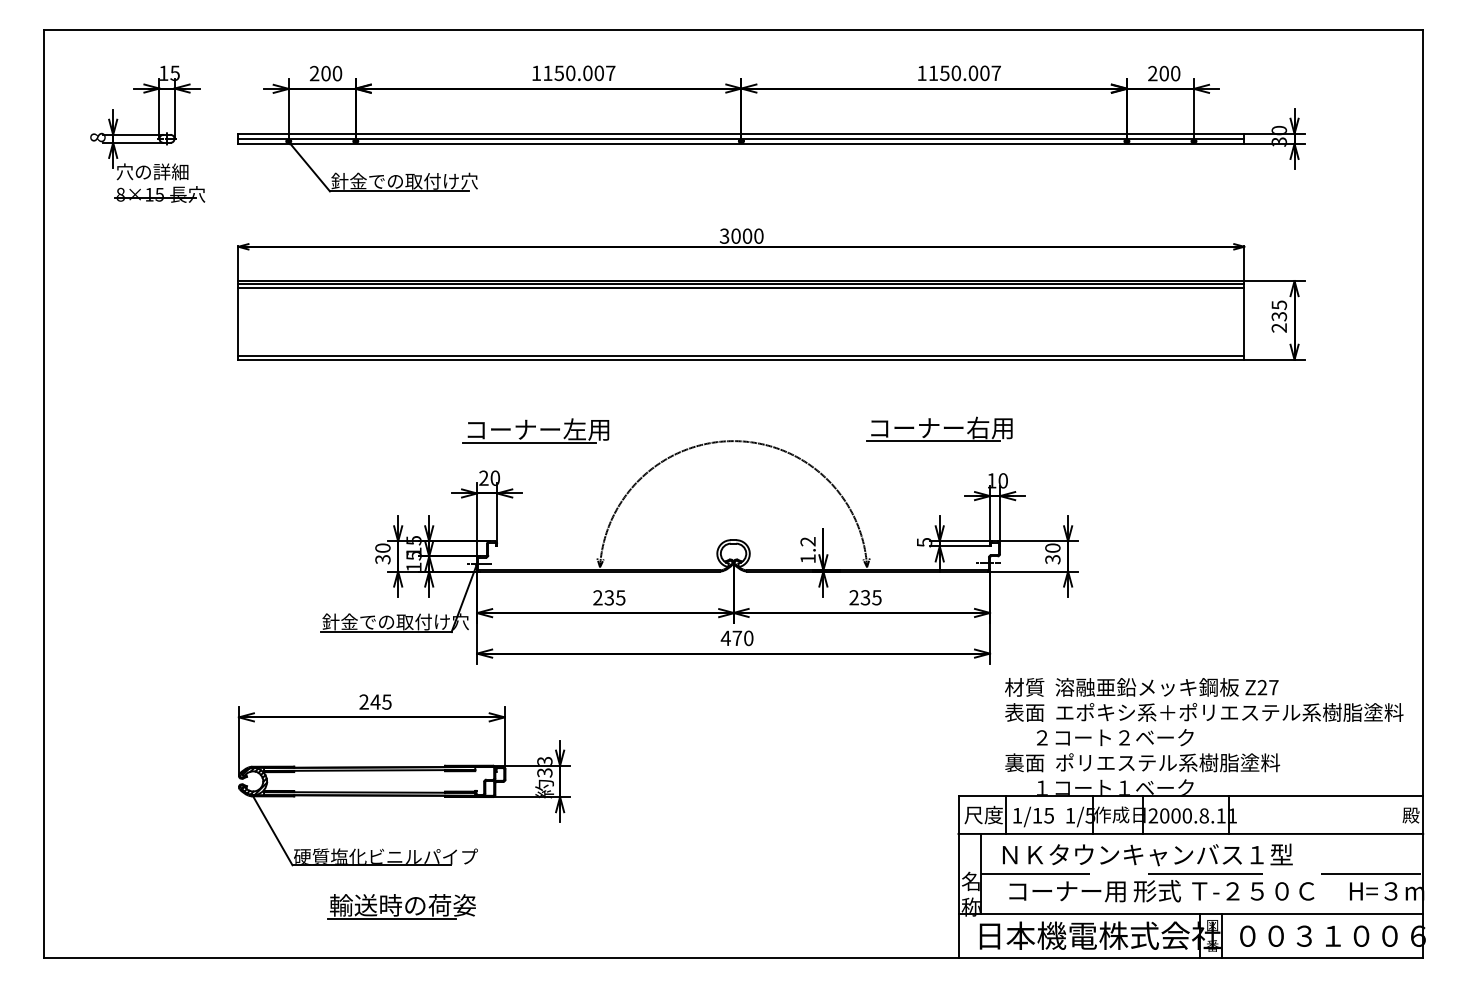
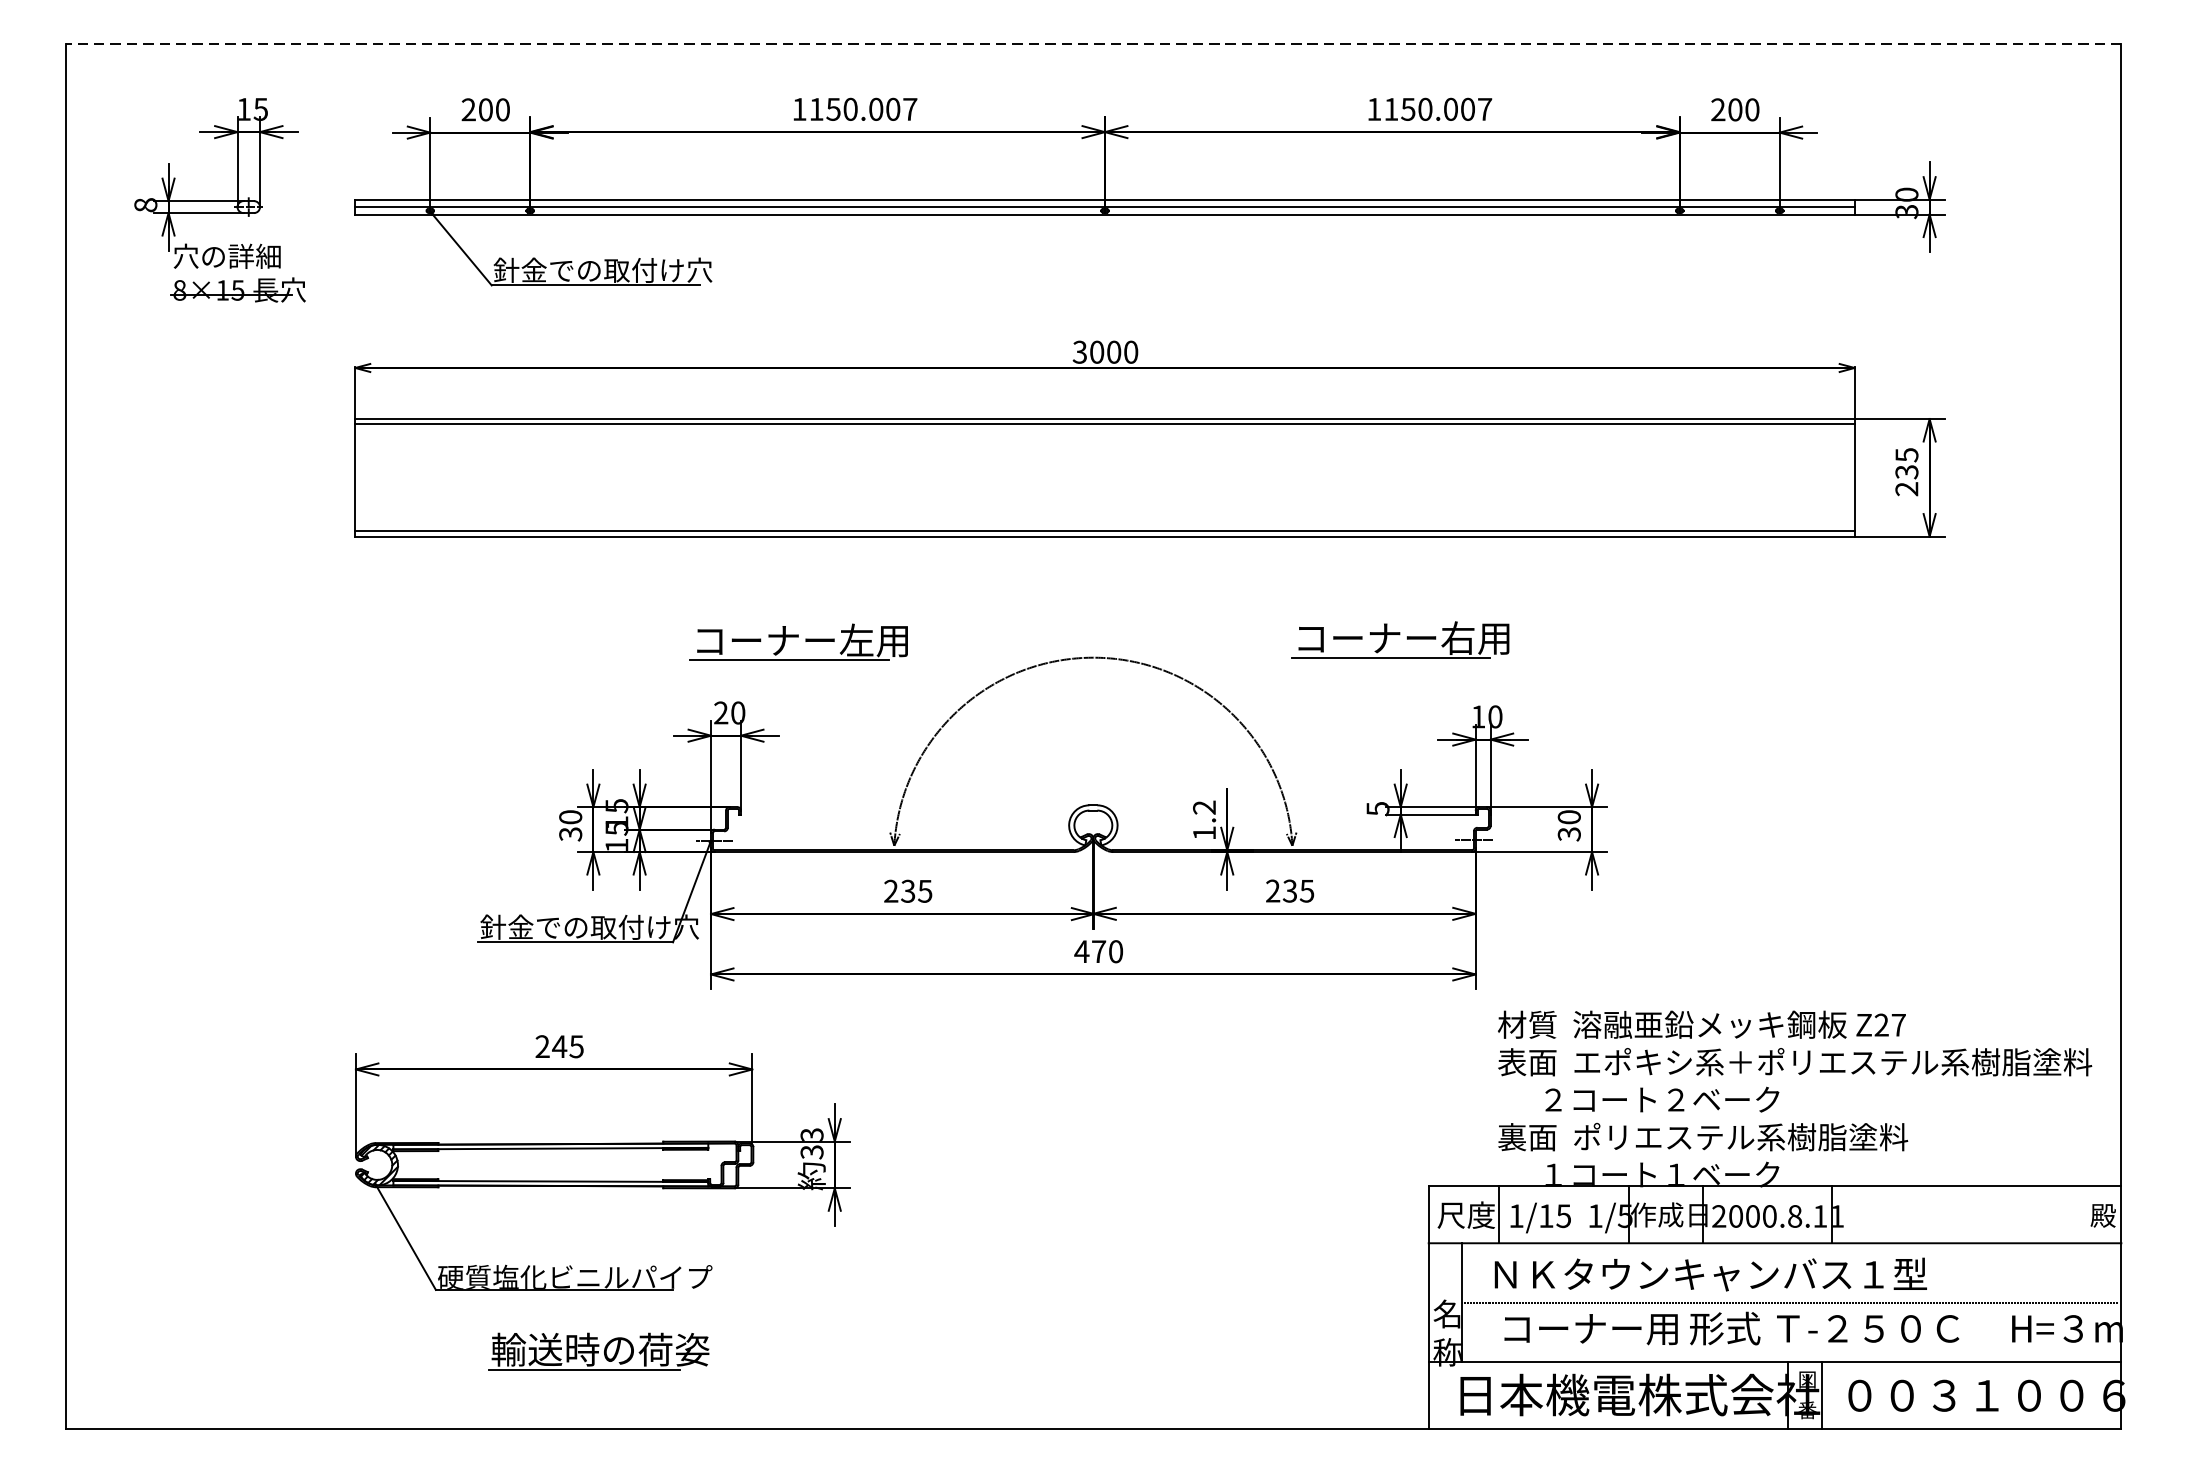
line: (733, 29) -> (1093, 44), solid -> dashed
line: (741, 287) -> (1105, 428), removed

